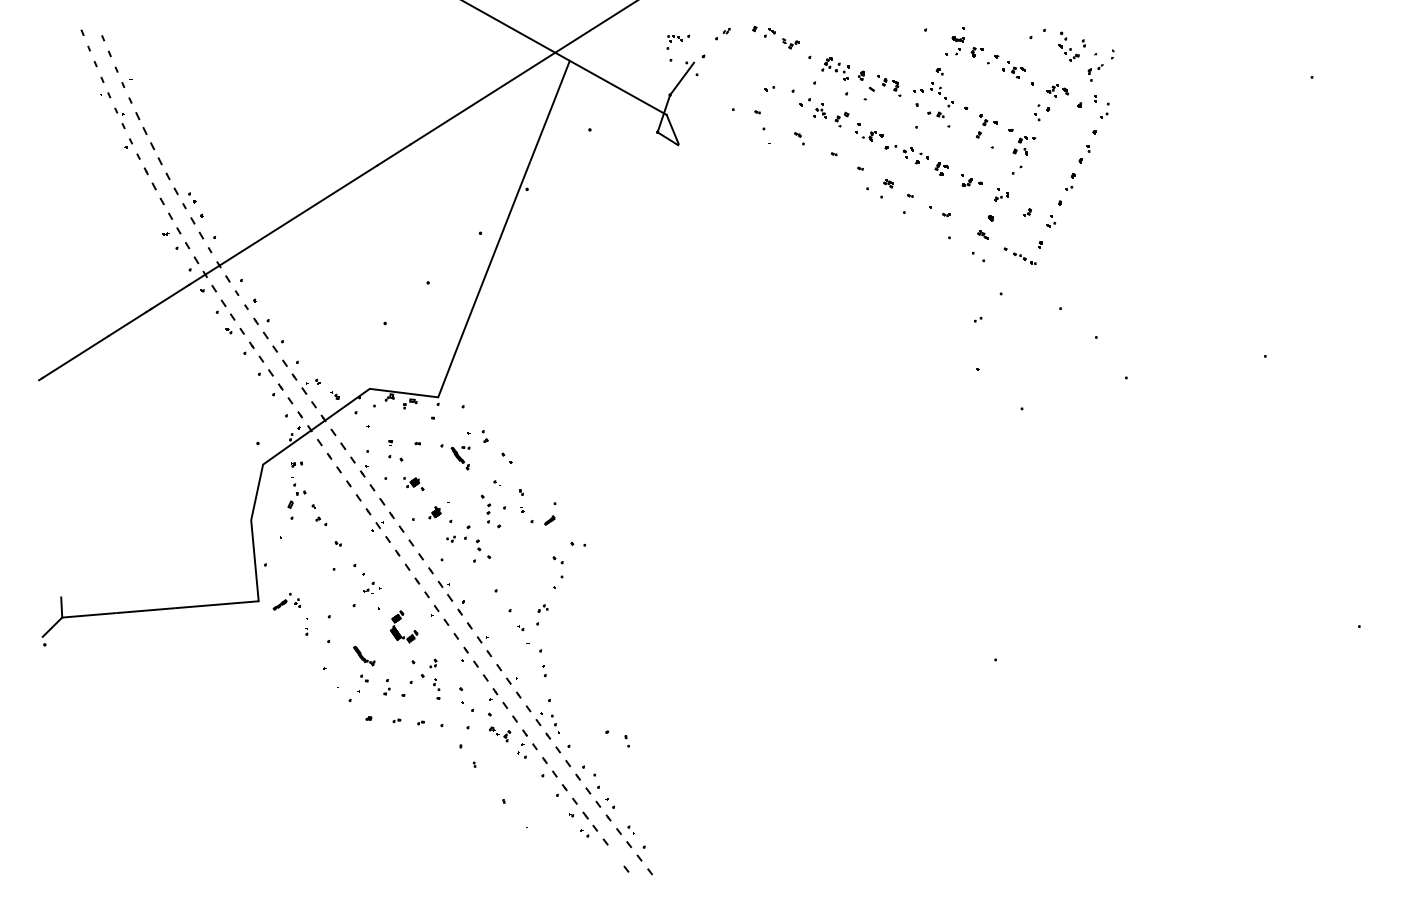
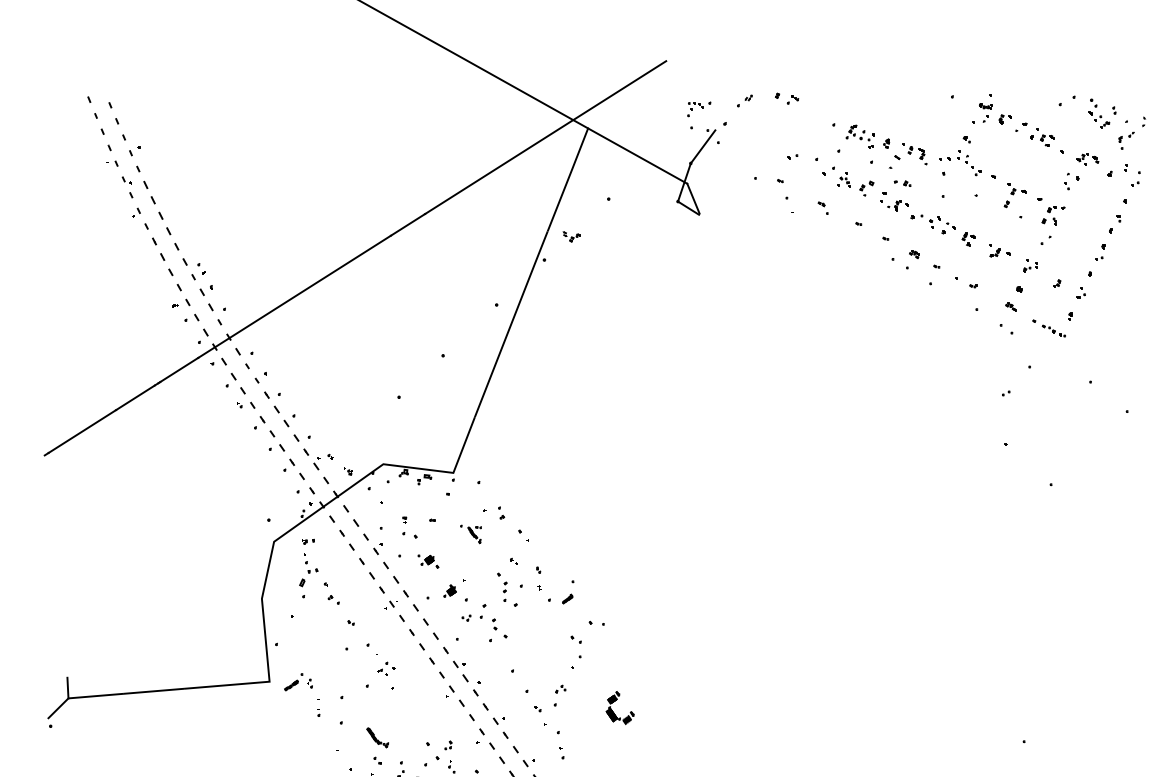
part: (790, 43) -> (571, 236), moved
part: (935, 114) -> (902, 183), moved
part: (455, 457) -> (471, 534), size x0.7
part: (401, 619) -> (617, 700), moved

